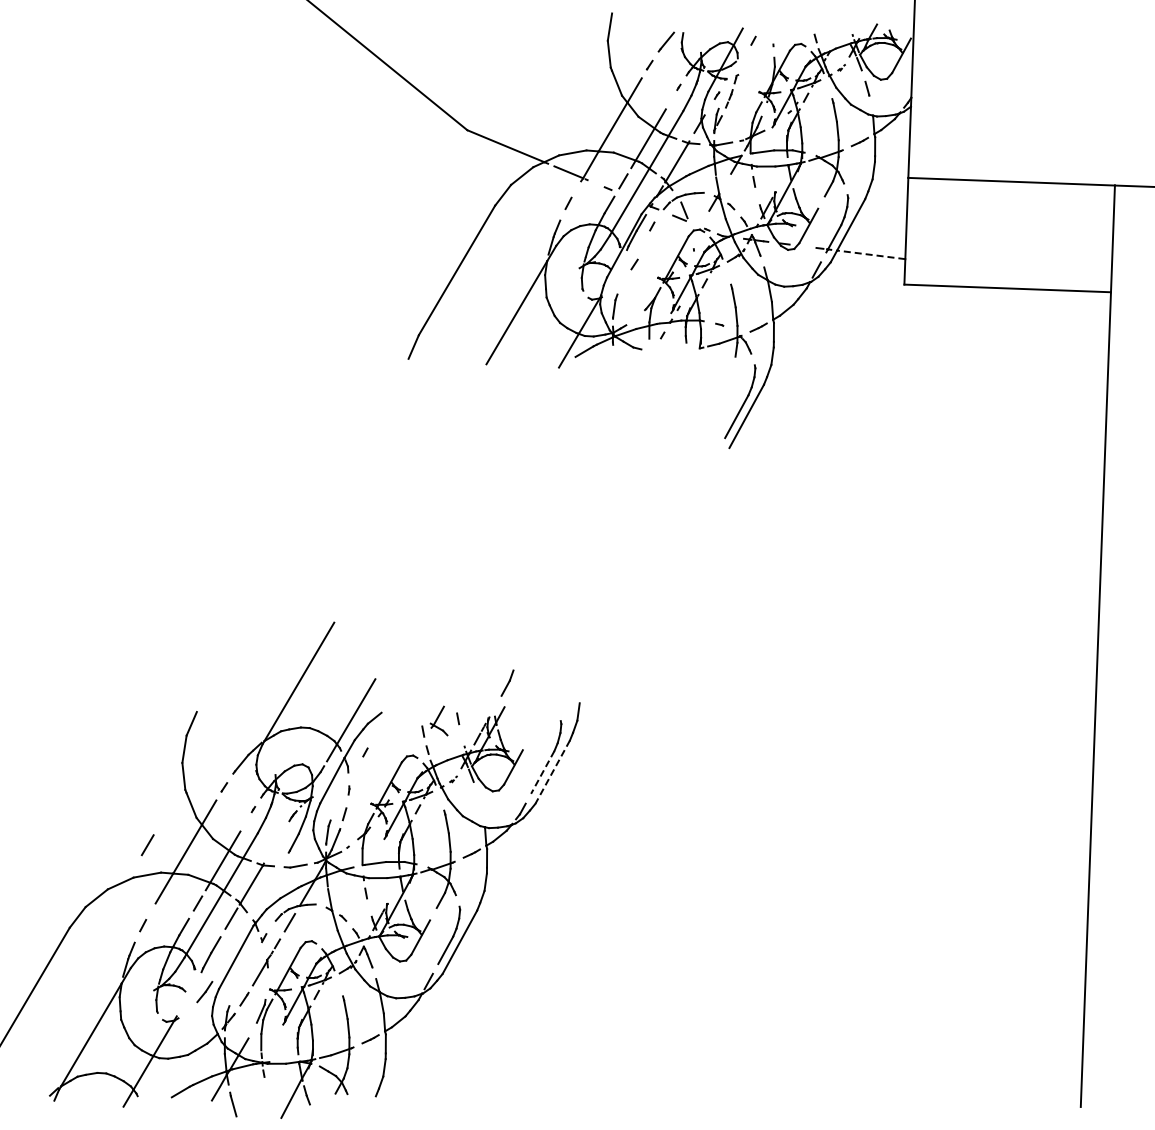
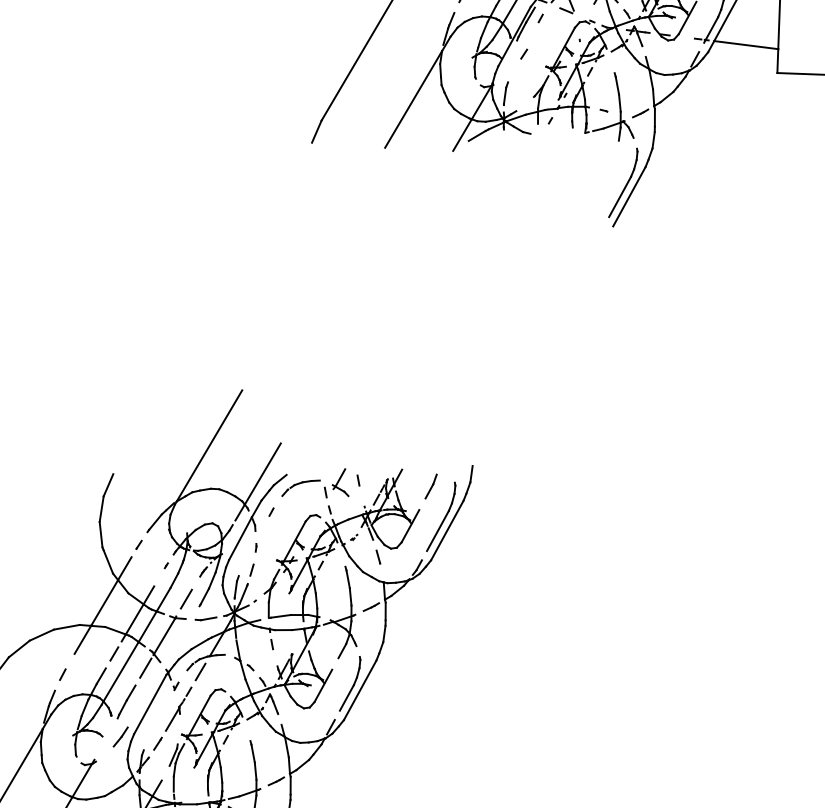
line: (870, 254) -> (745, 44), dashed -> solid
part: (507, 682) -> (431, 485), moved
part: (396, 726) -> (300, 487), added
line: (542, 772) -> (437, 530), dashed -> solid
line: (552, 772) -> (447, 530), dashed -> solid
line: (479, 800) -> (378, 557), added
line: (147, 845) -> (186, 599), moved

